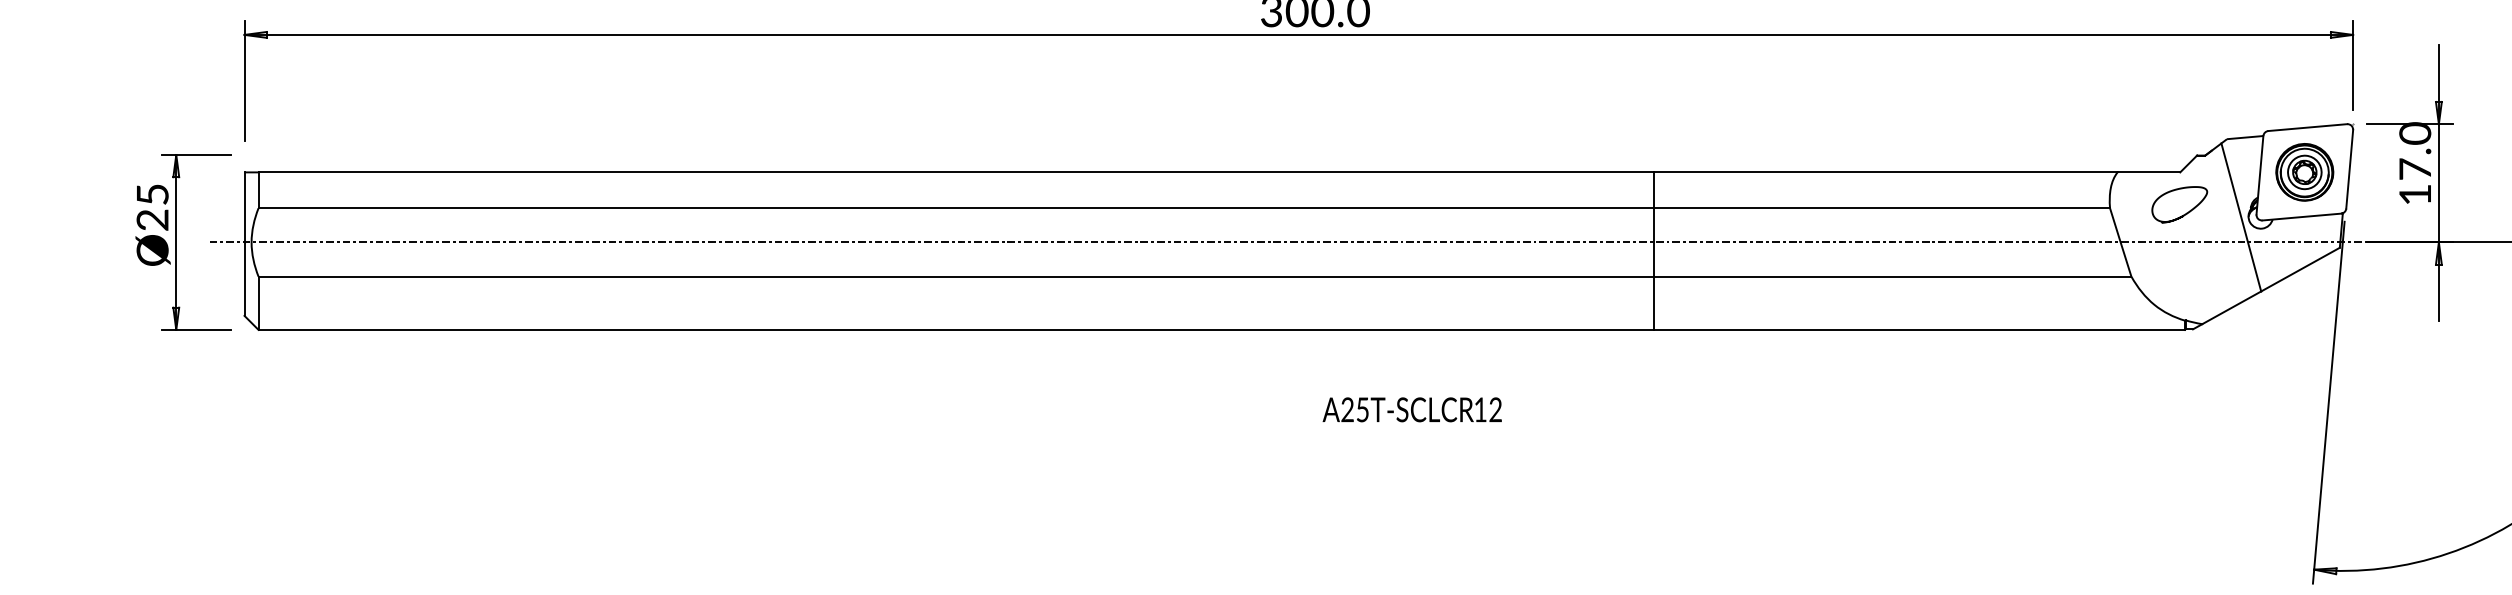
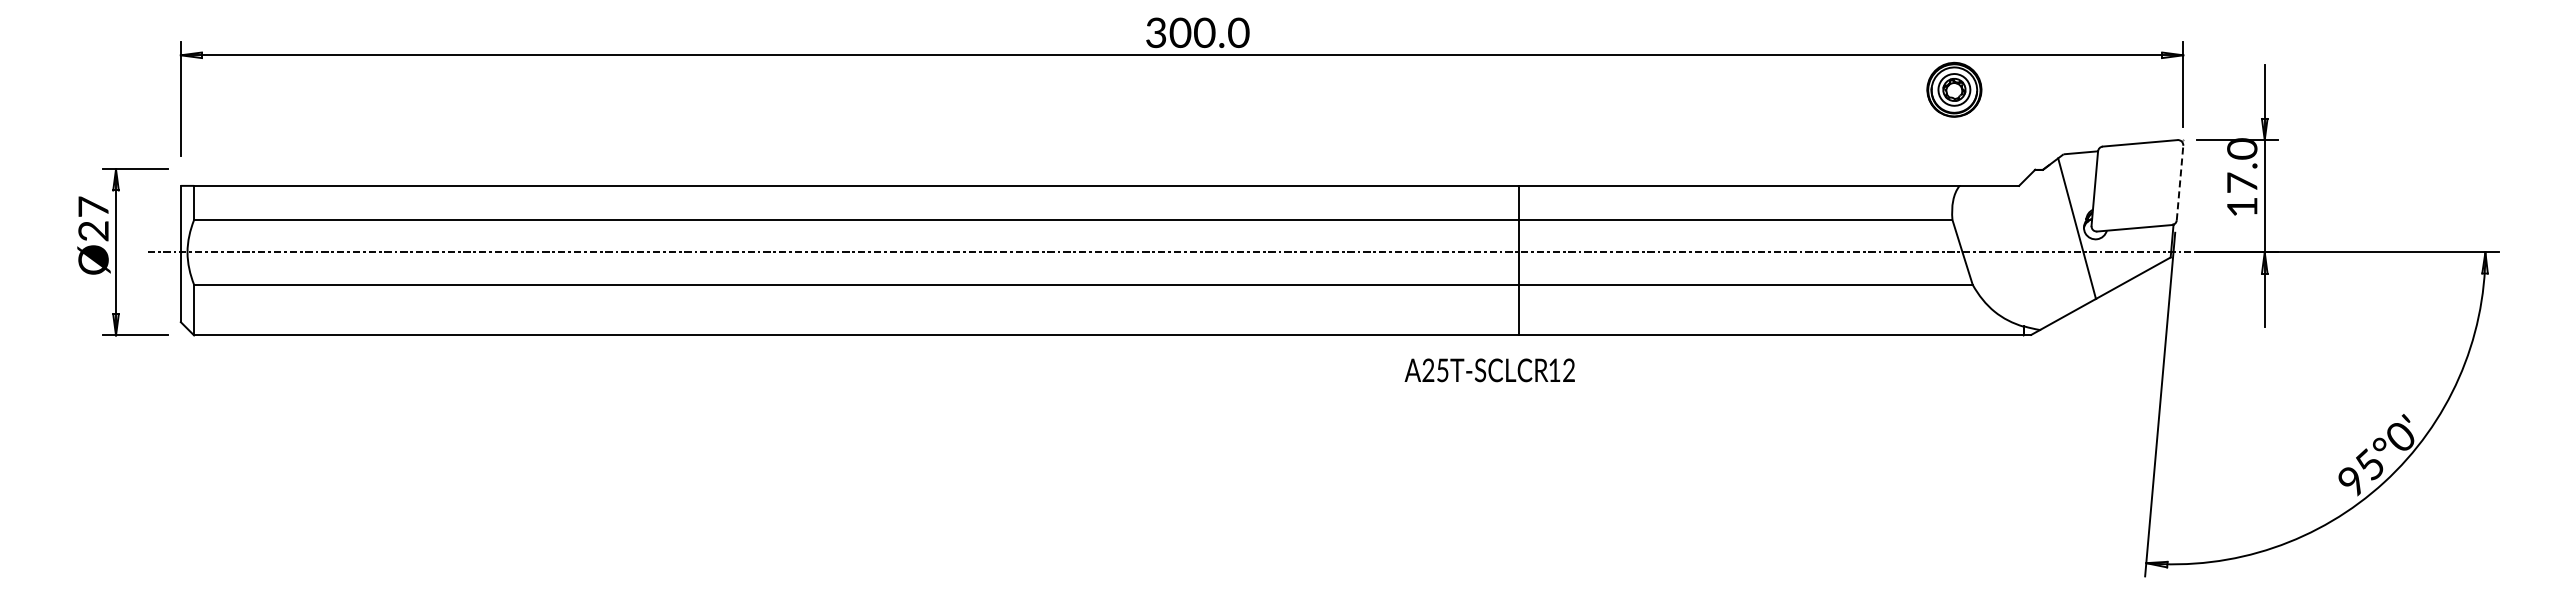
line: (2350, 168) -> (2180, 182), solid -> dashed
part: (2304, 172) -> (1954, 89), moved
text: (152, 194) -> (93, 206), Ø25 -> Ø27
curve: (2183, 214) -> (2022, 225), removed
text: (1411, 409) -> (1489, 370), moved

